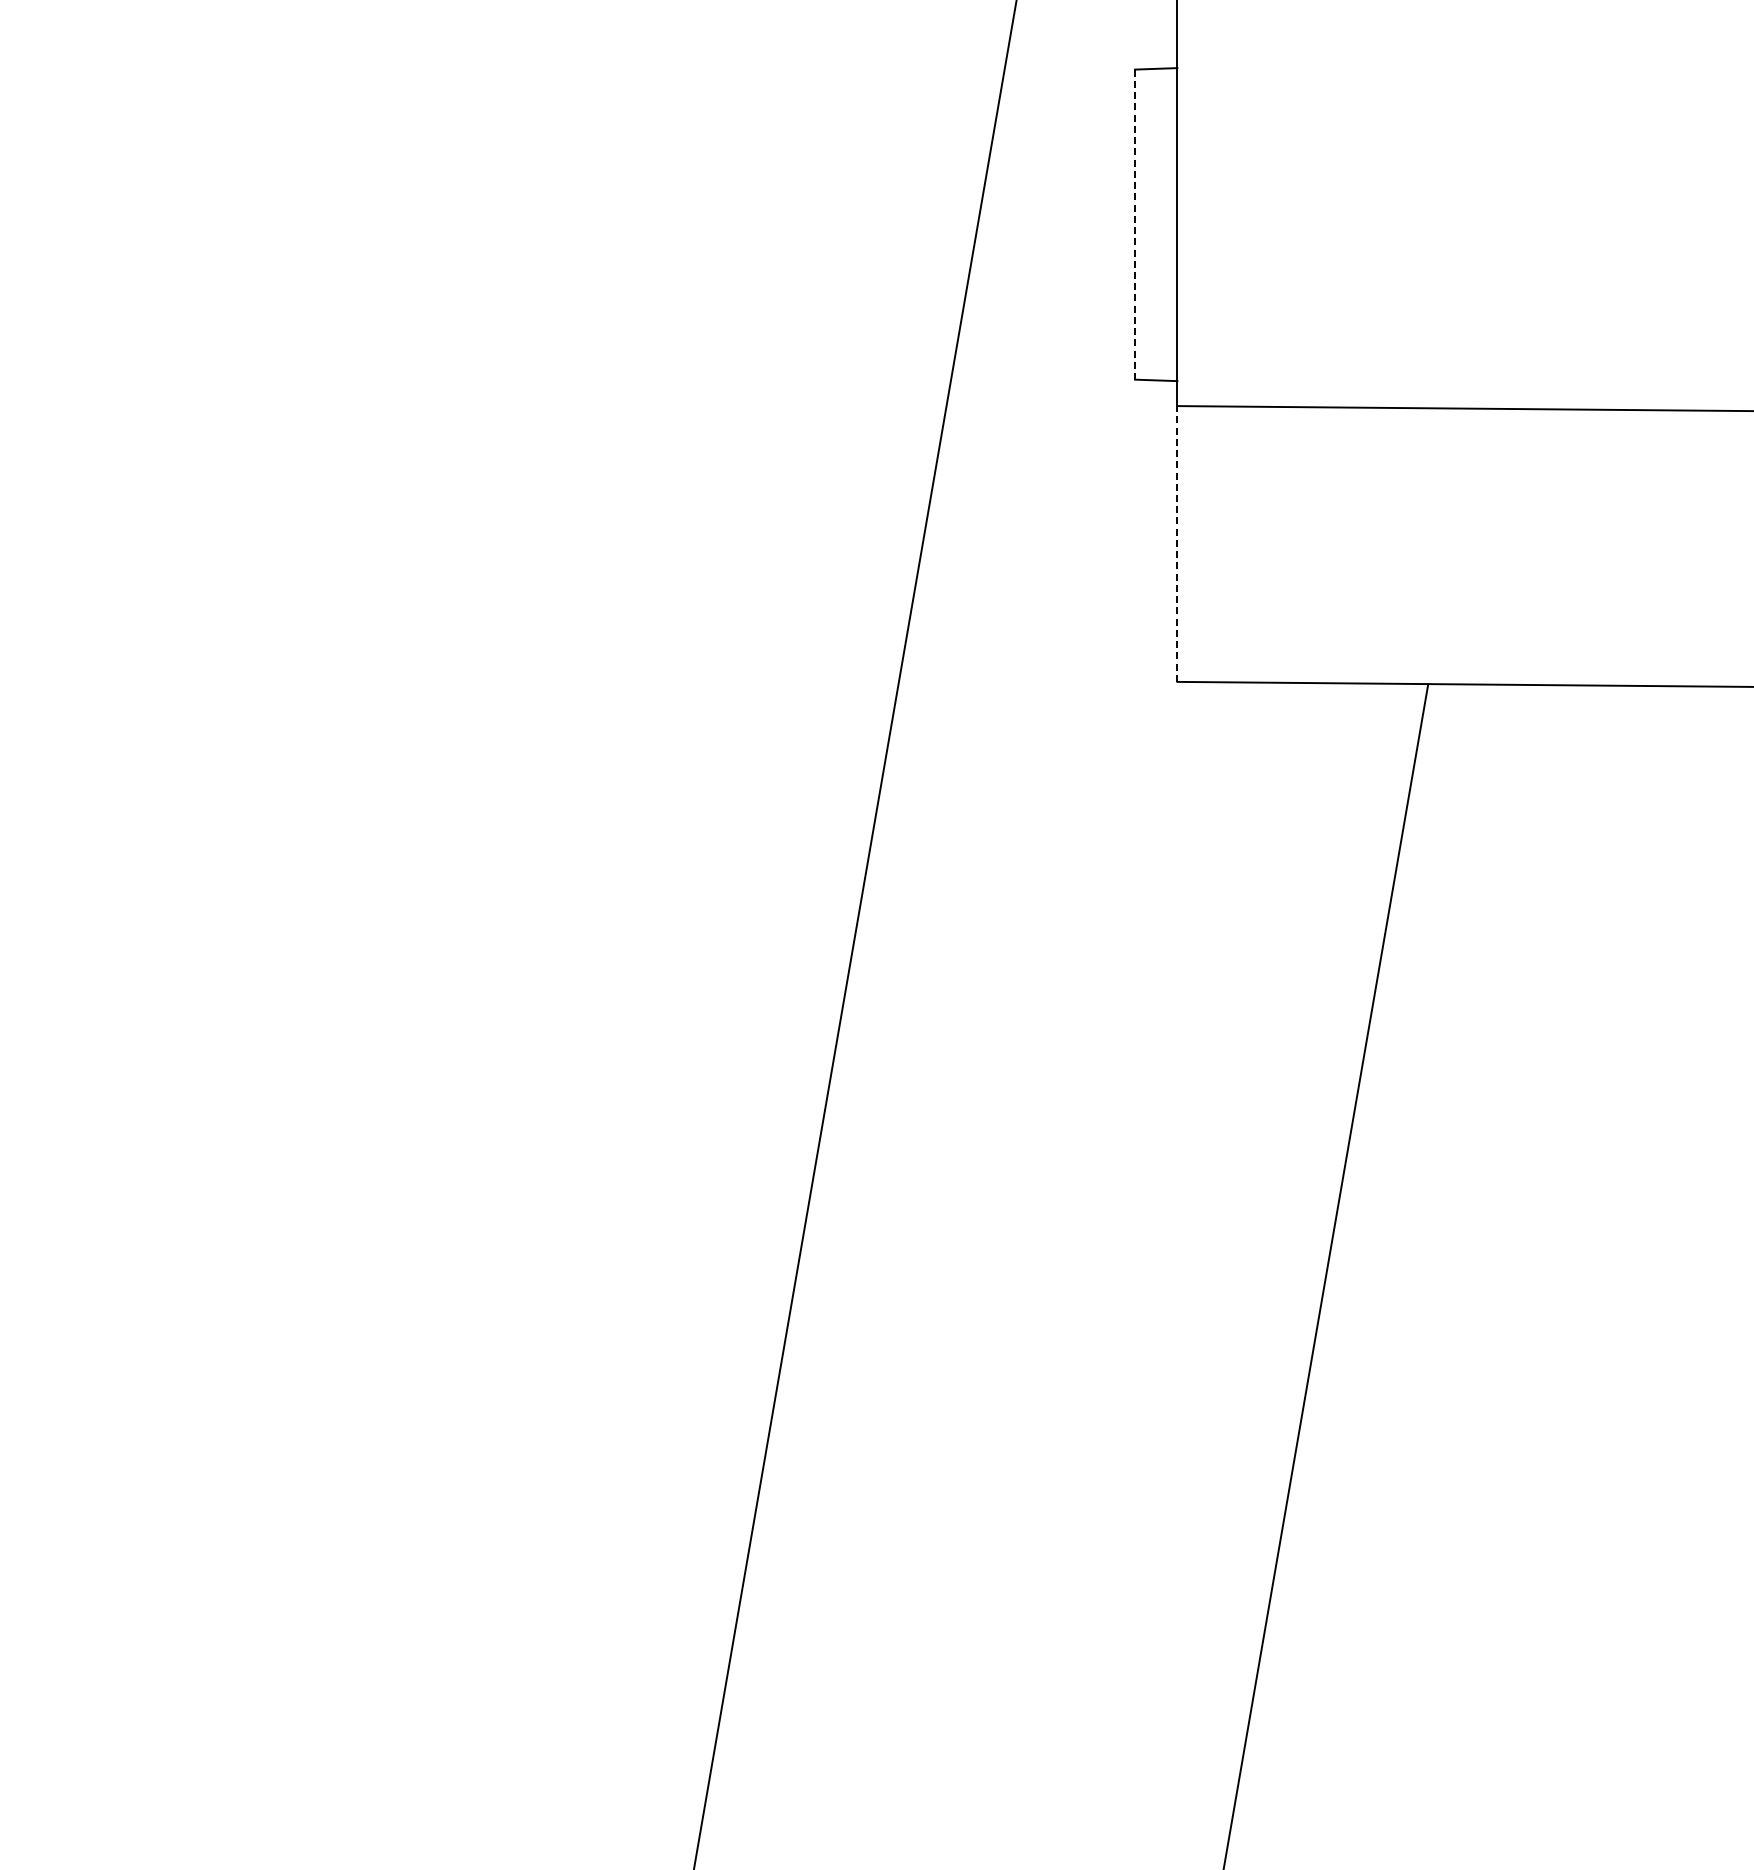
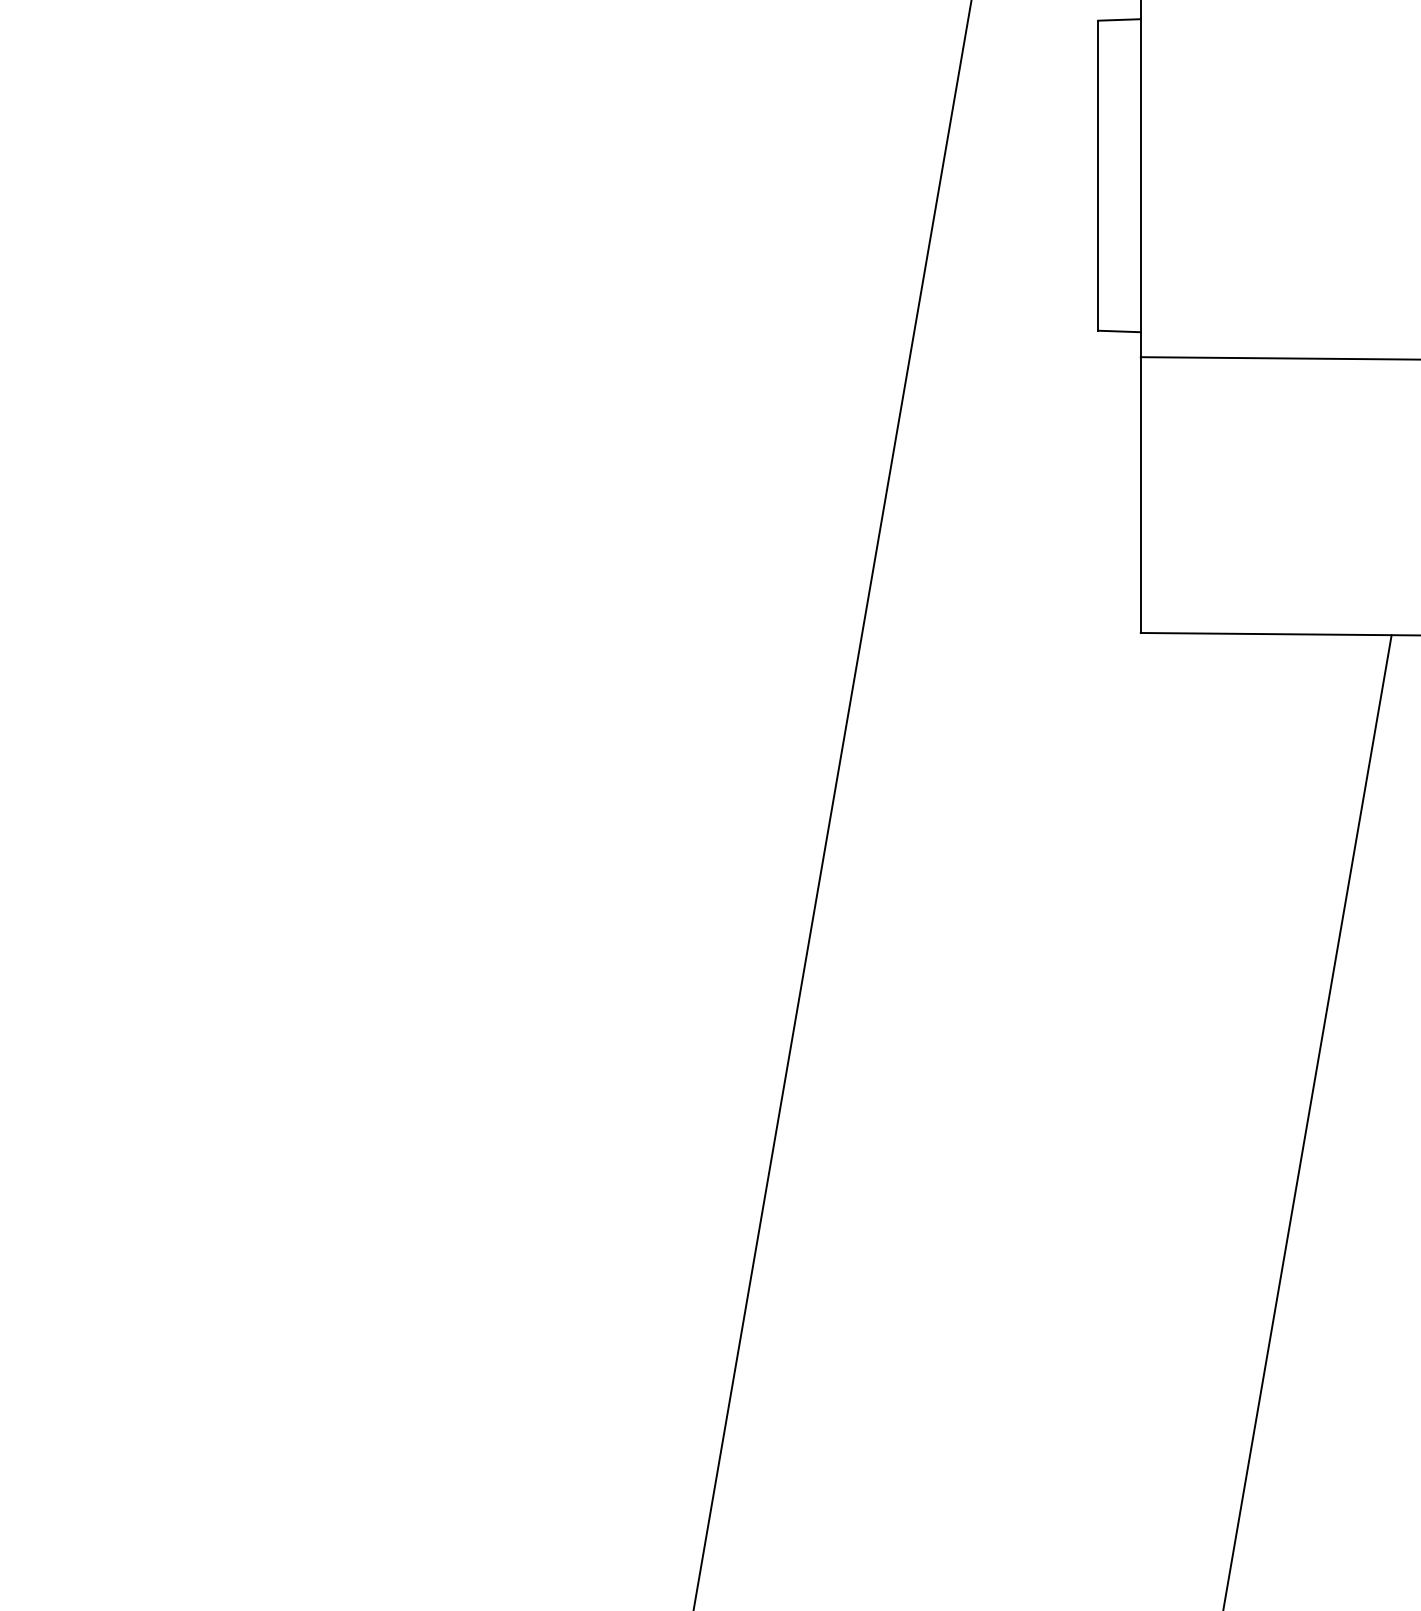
line: (1134, 225) -> (1097, 176), dashed -> solid
line: (1177, 544) -> (1140, 495), dashed -> solid

